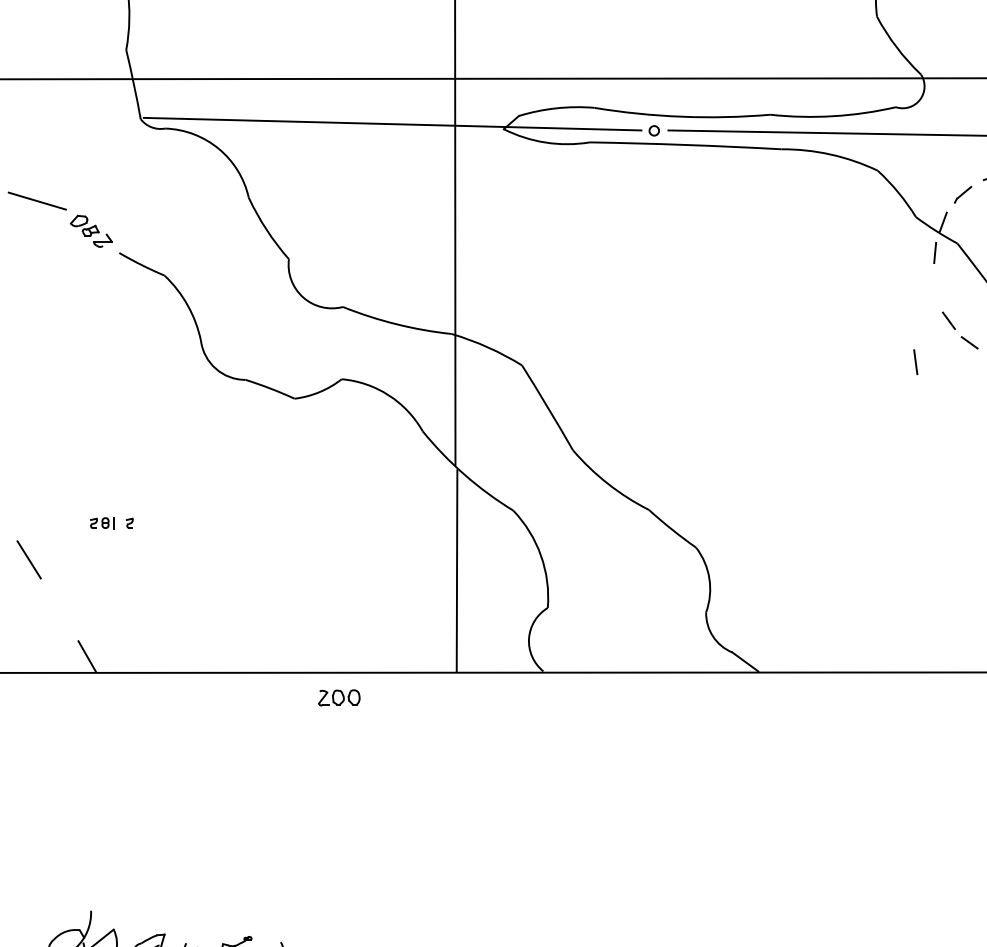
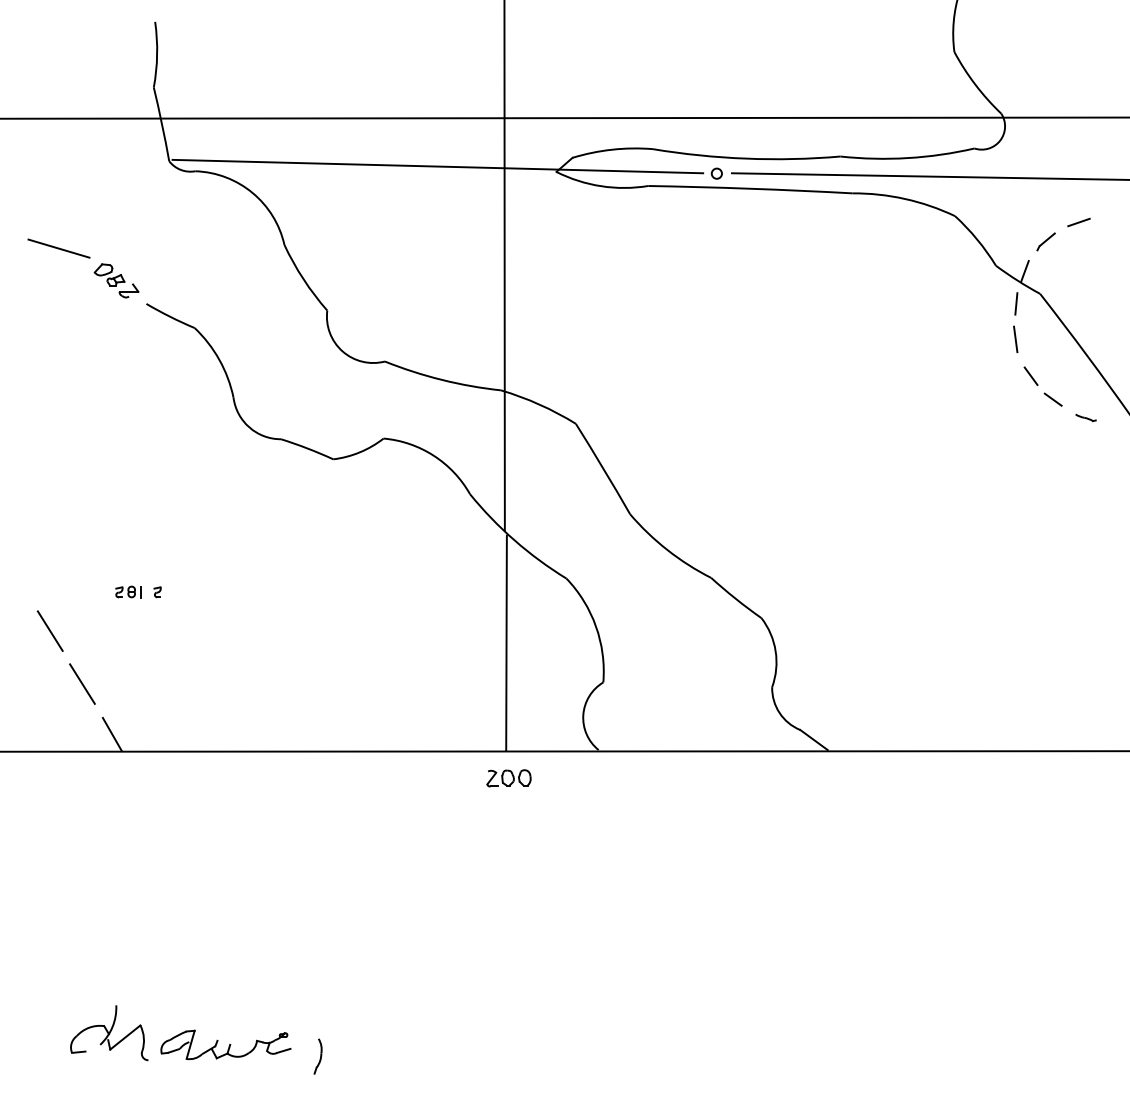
line: (915, 361) -> (1015, 338), moved
line: (59, 608) -> (82, 683), added
part: (338, 698) -> (508, 778), moved

